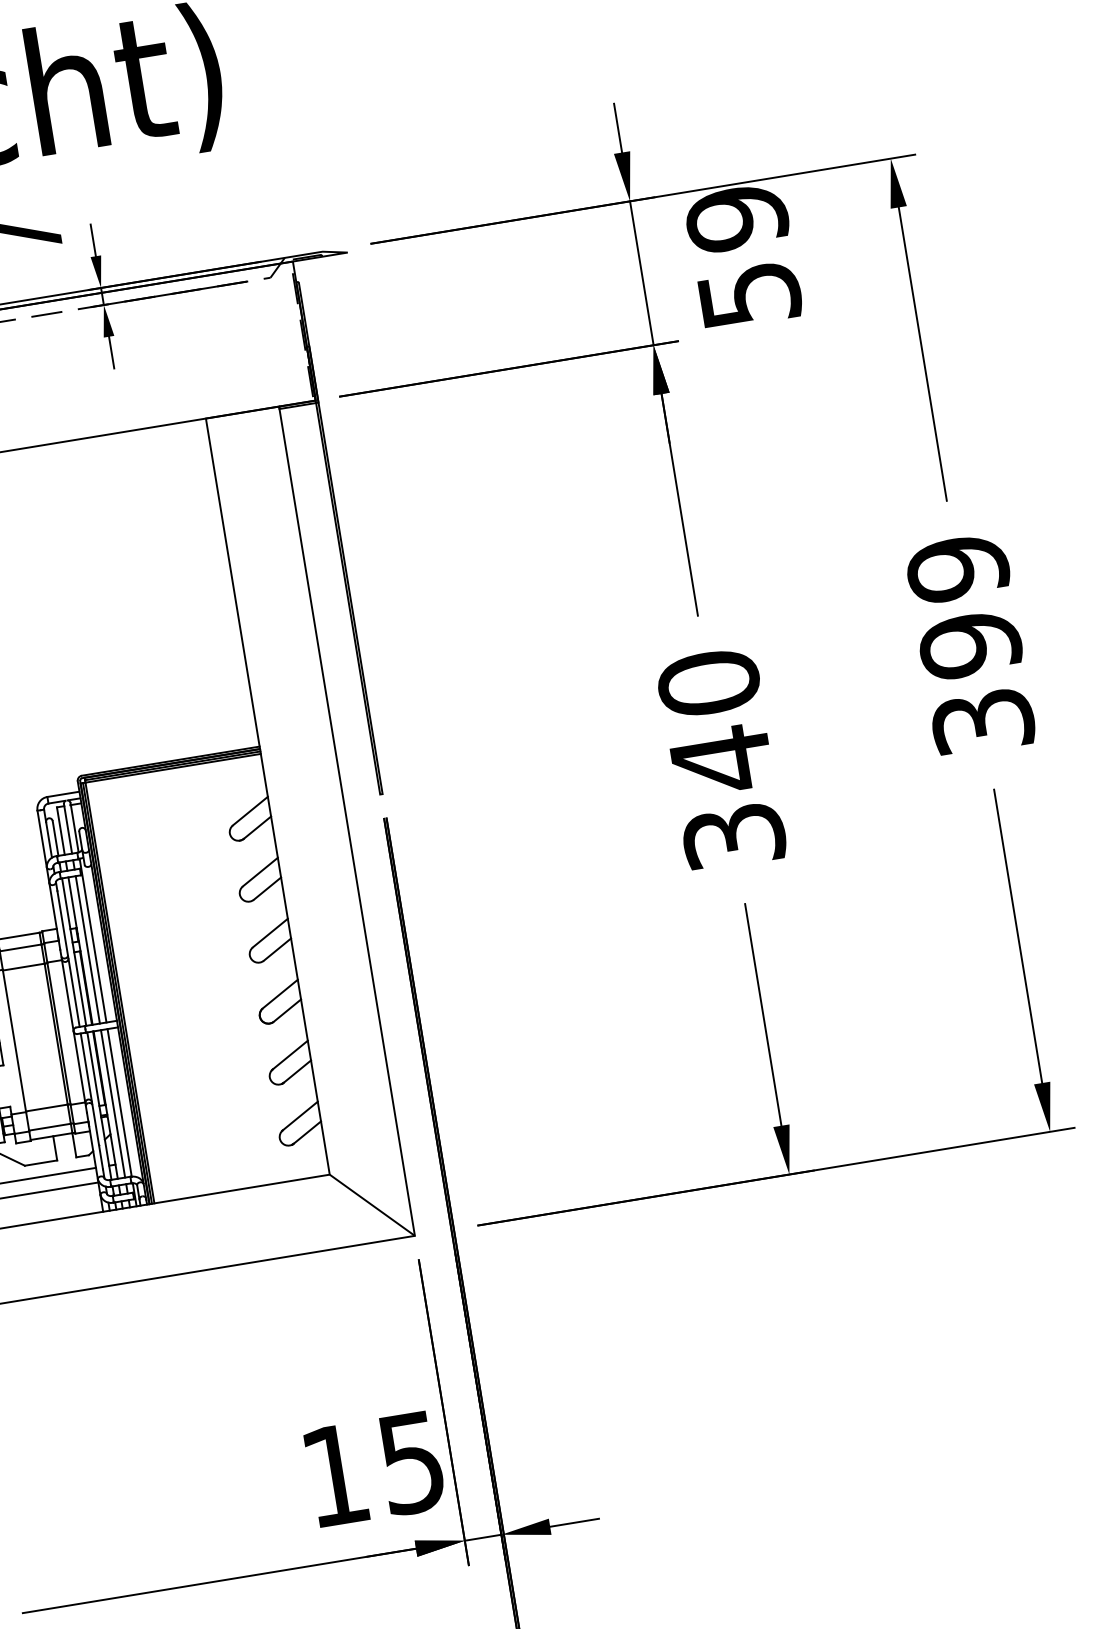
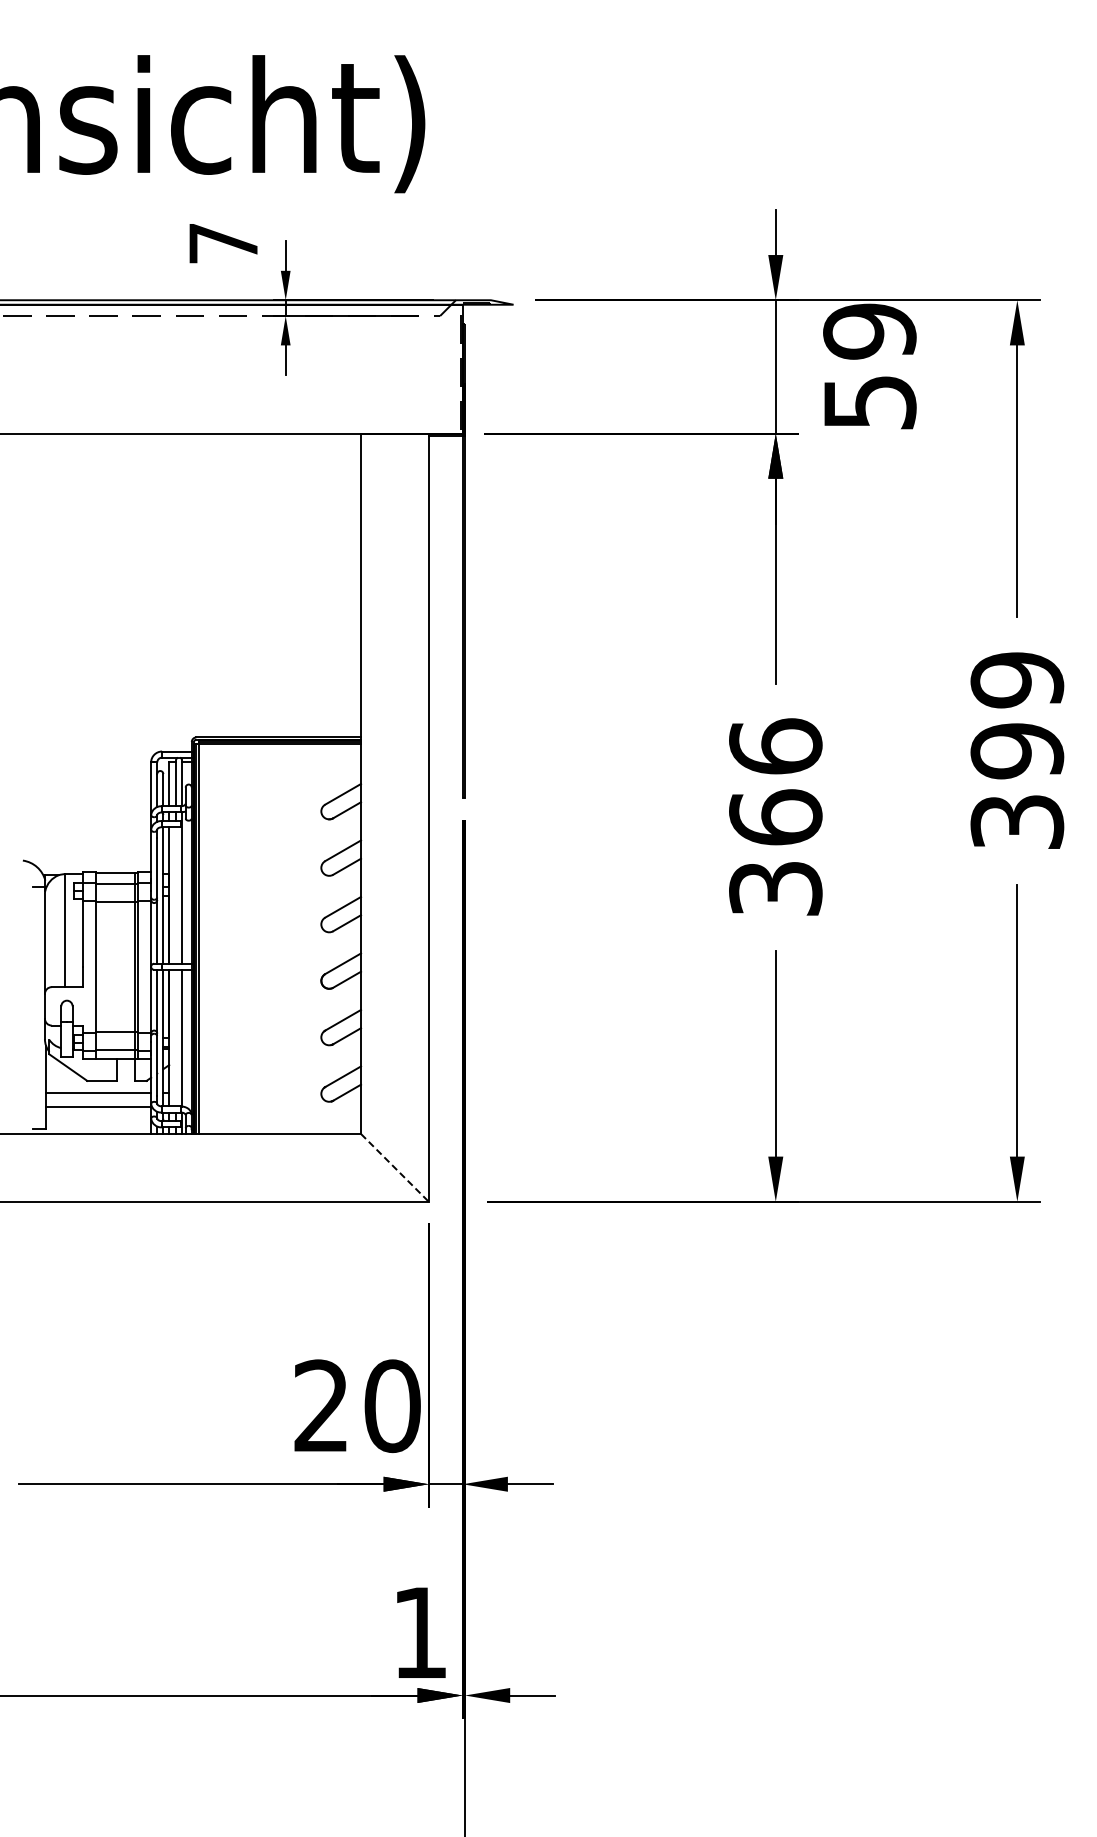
text: (714, 721) -> (775, 782), 340 -> 366
line: (88, 949) -> (176, 895), removed
line: (113, 1103) -> (176, 1037), removed
line: (371, 1204) -> (394, 1167), solid -> dashed
text: (374, 1469) -> (357, 1406), 15 -> 20

